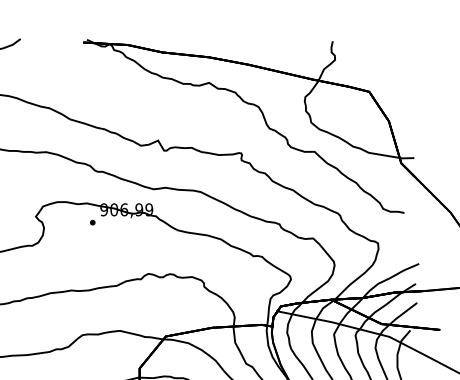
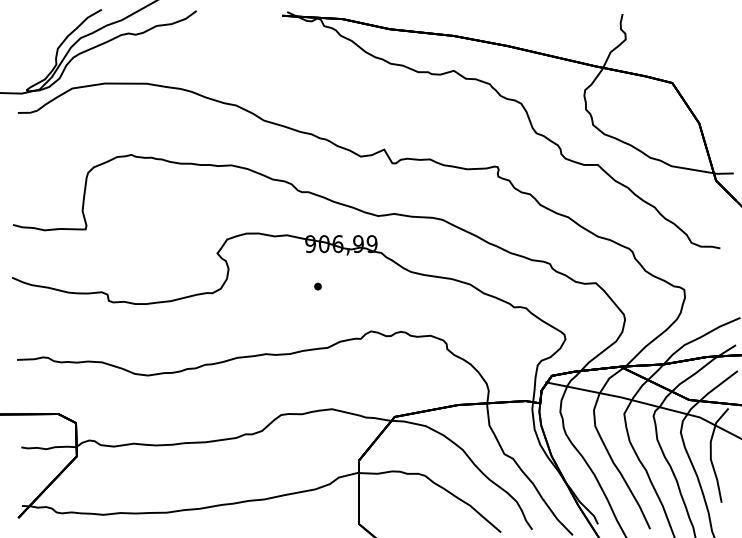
part: (92, 222) -> (317, 286), moved

